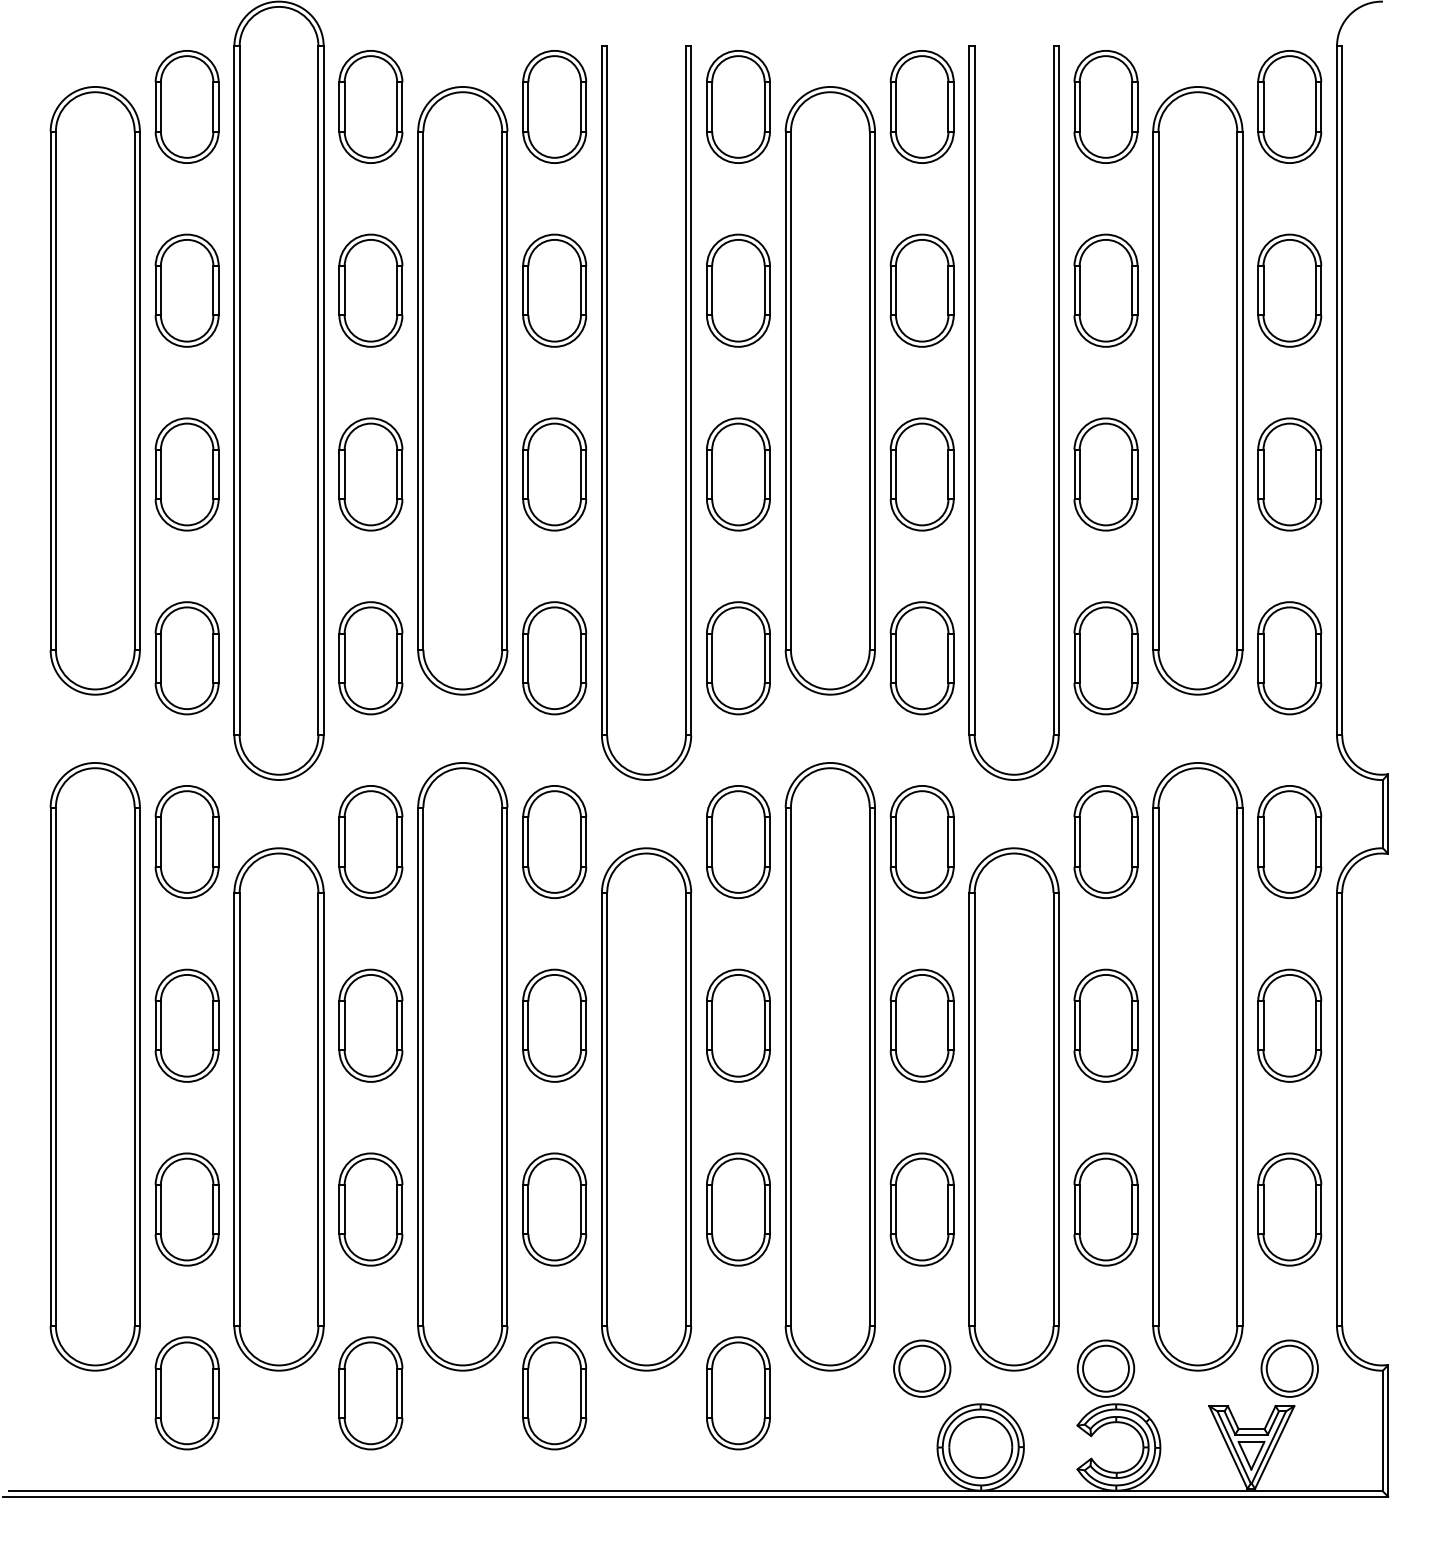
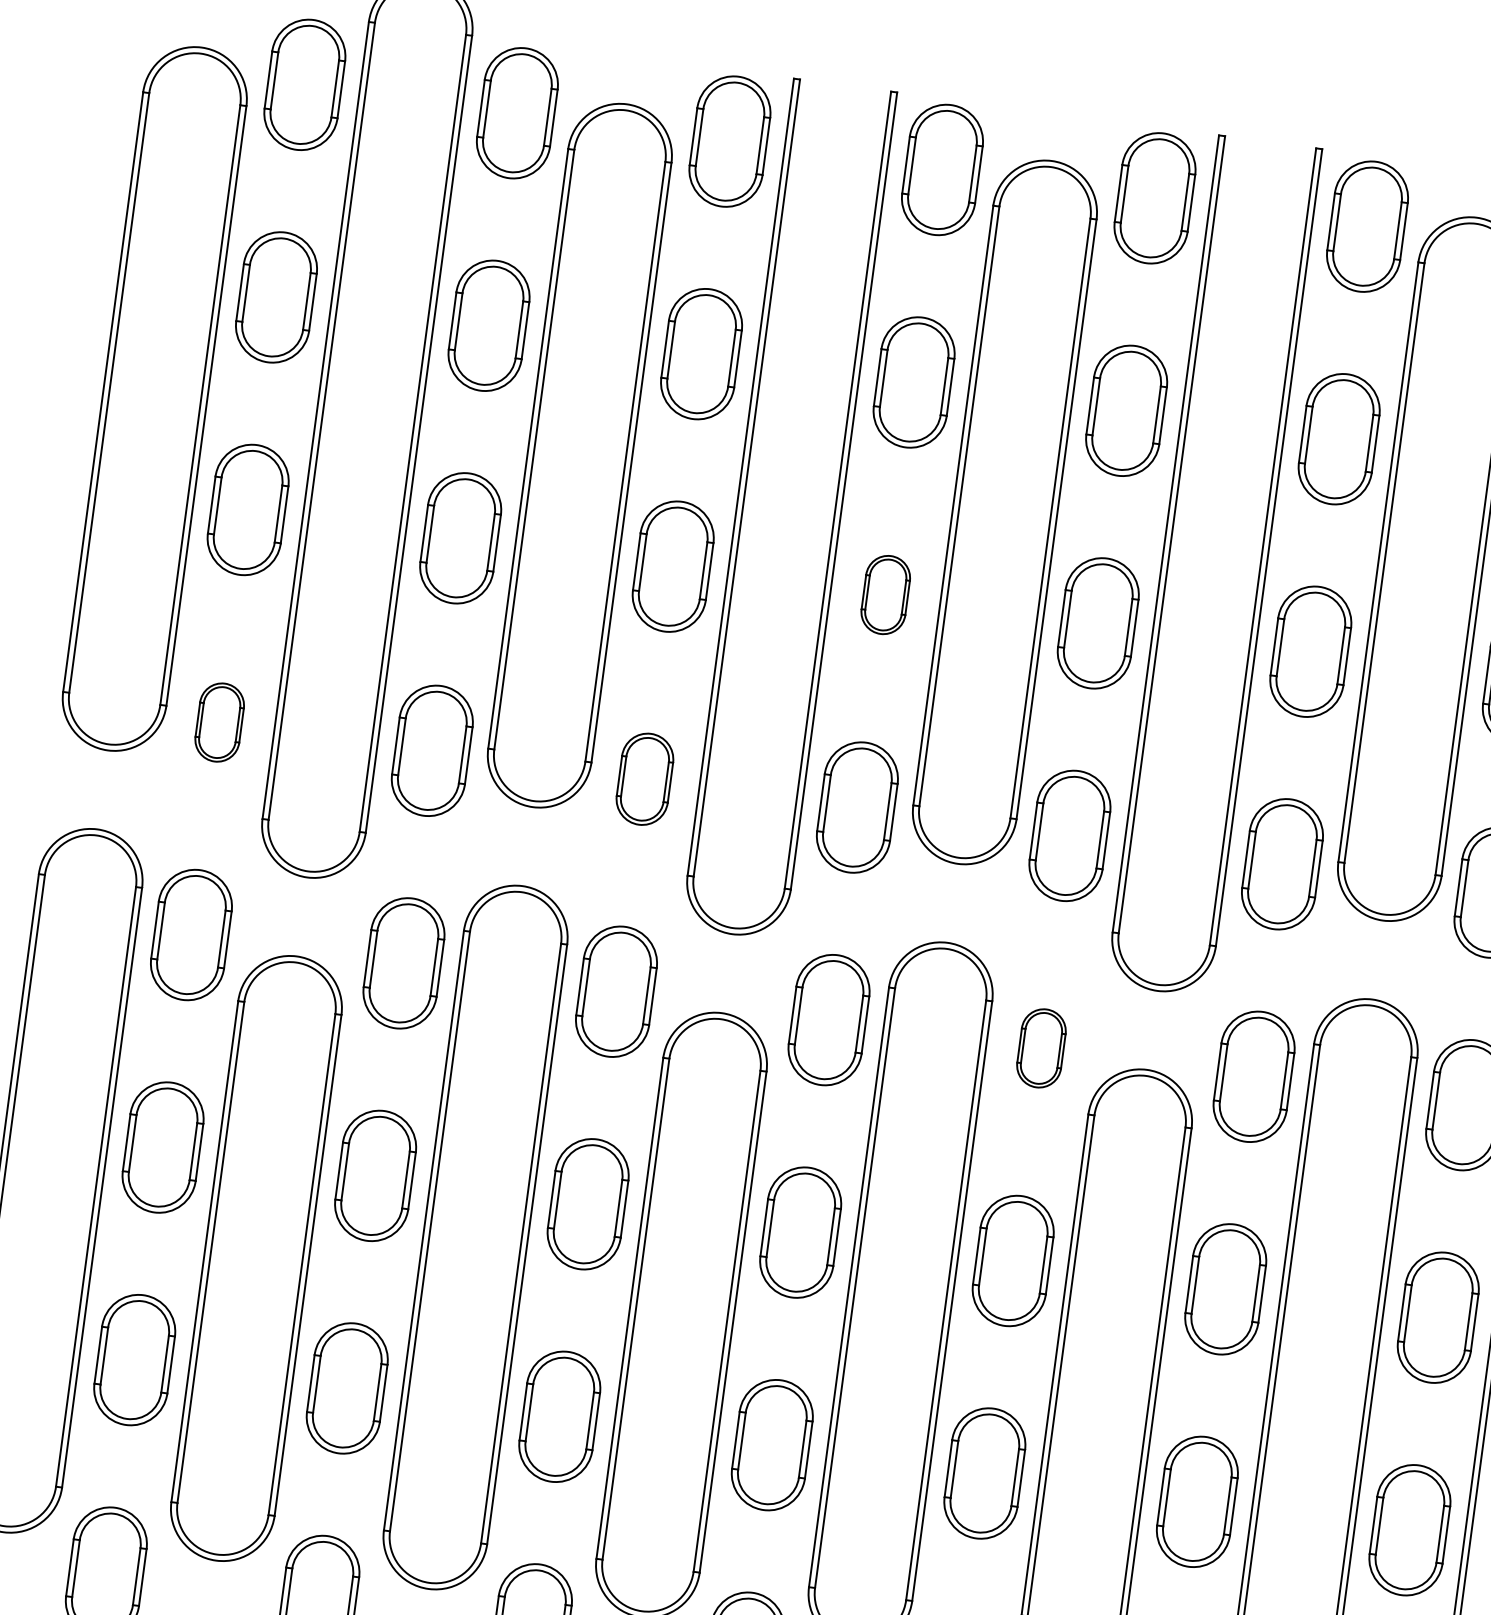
part: (738, 474) -> (885, 595), size x0.6
part: (186, 658) -> (218, 722), size x0.6
part: (554, 658) -> (644, 779), size x0.7
part: (921, 841) -> (1040, 1047), size x0.6

